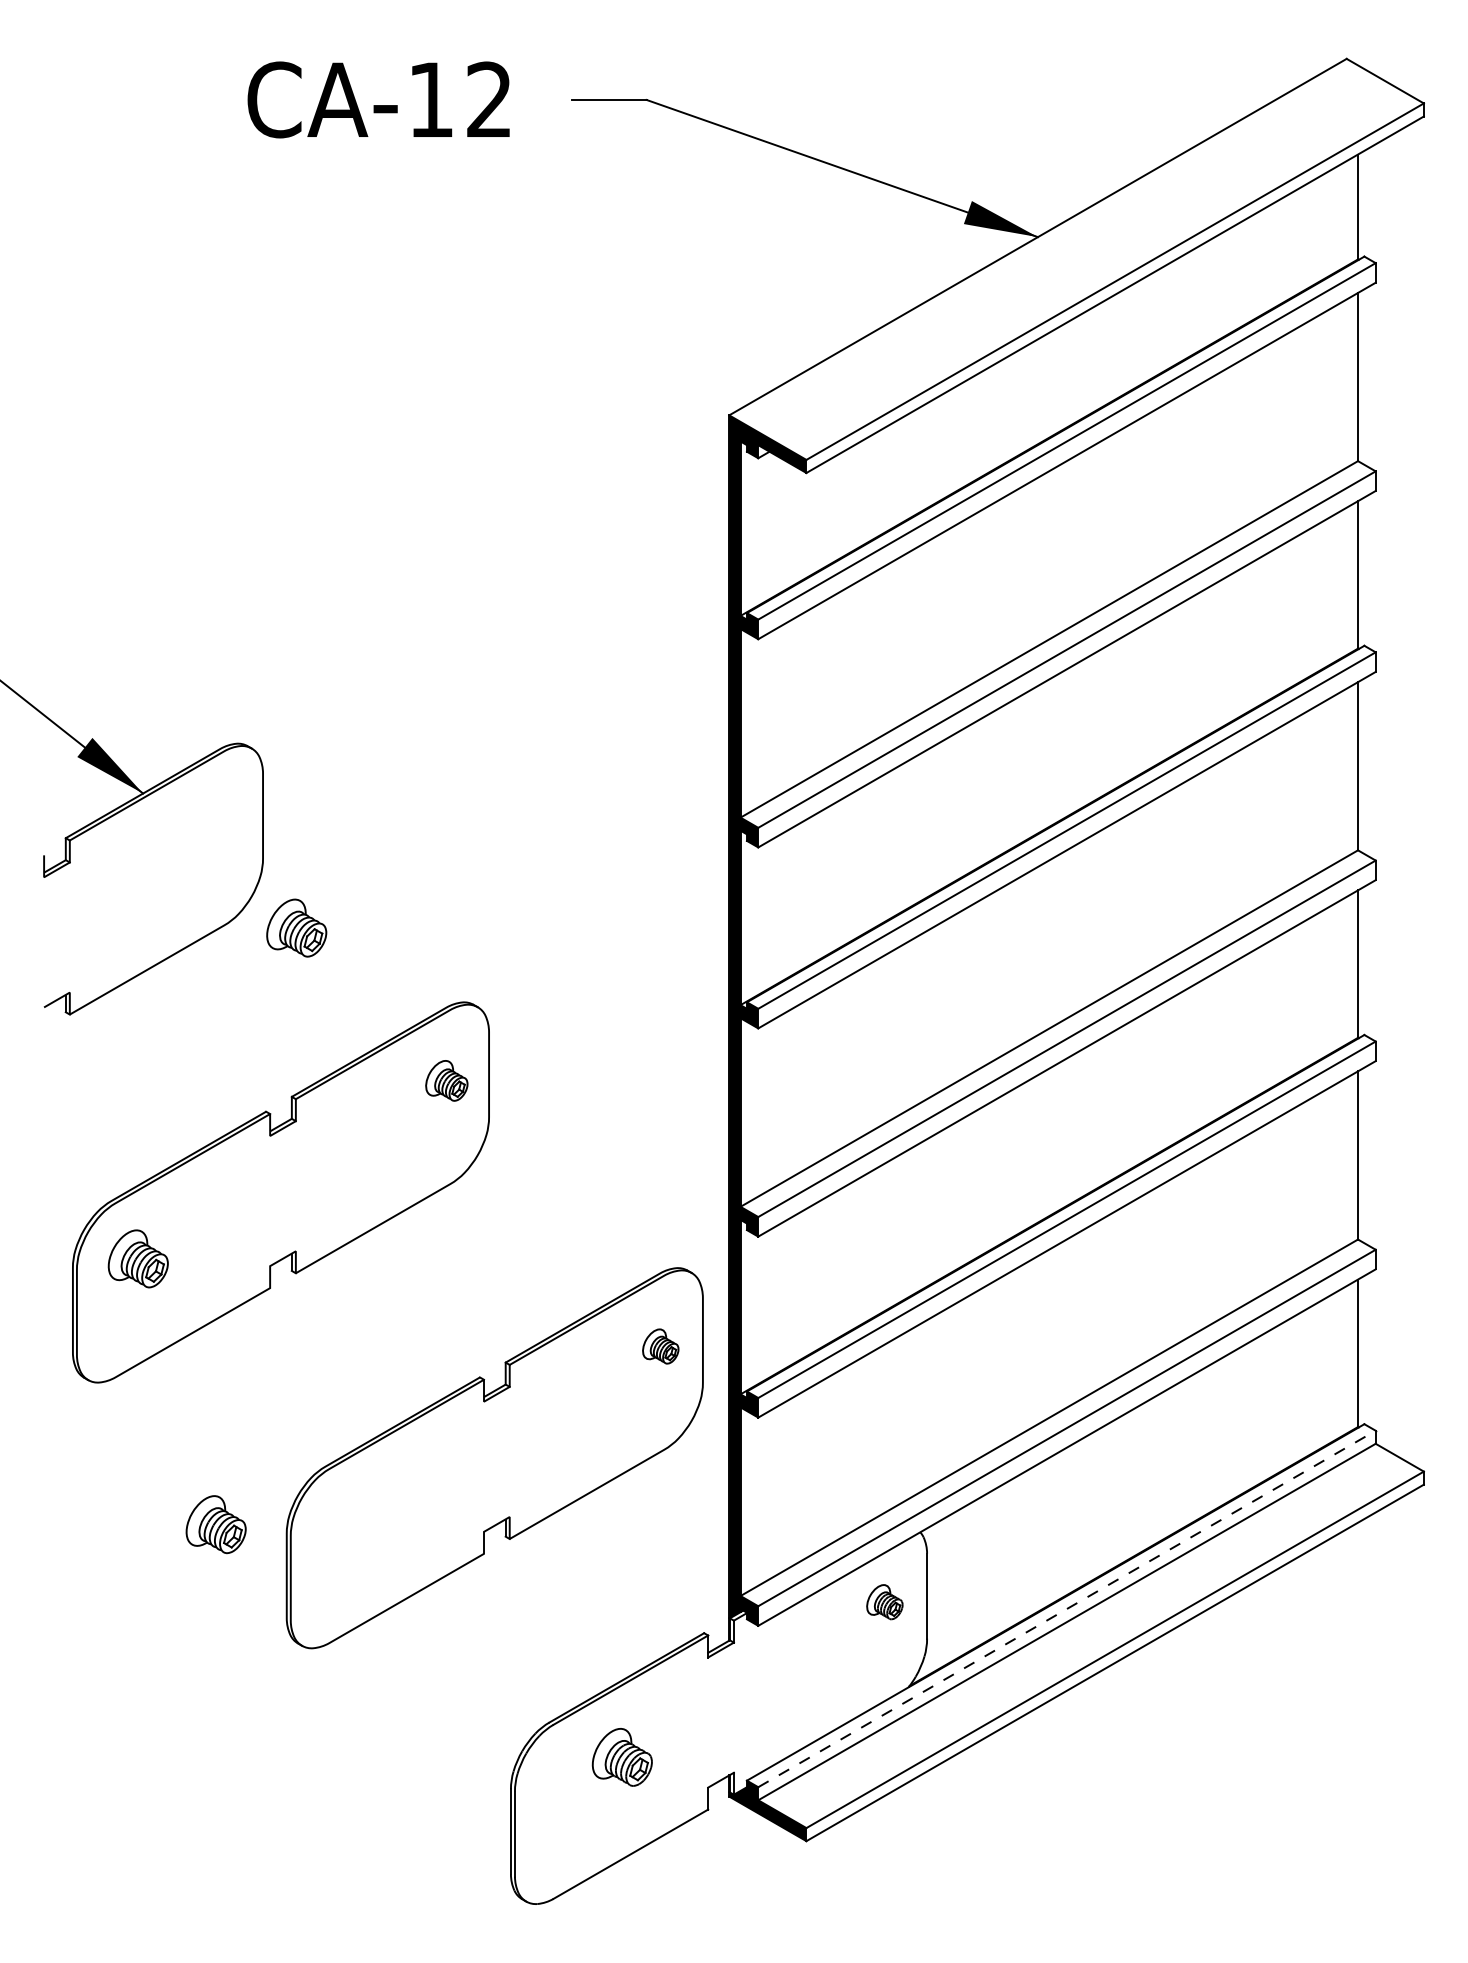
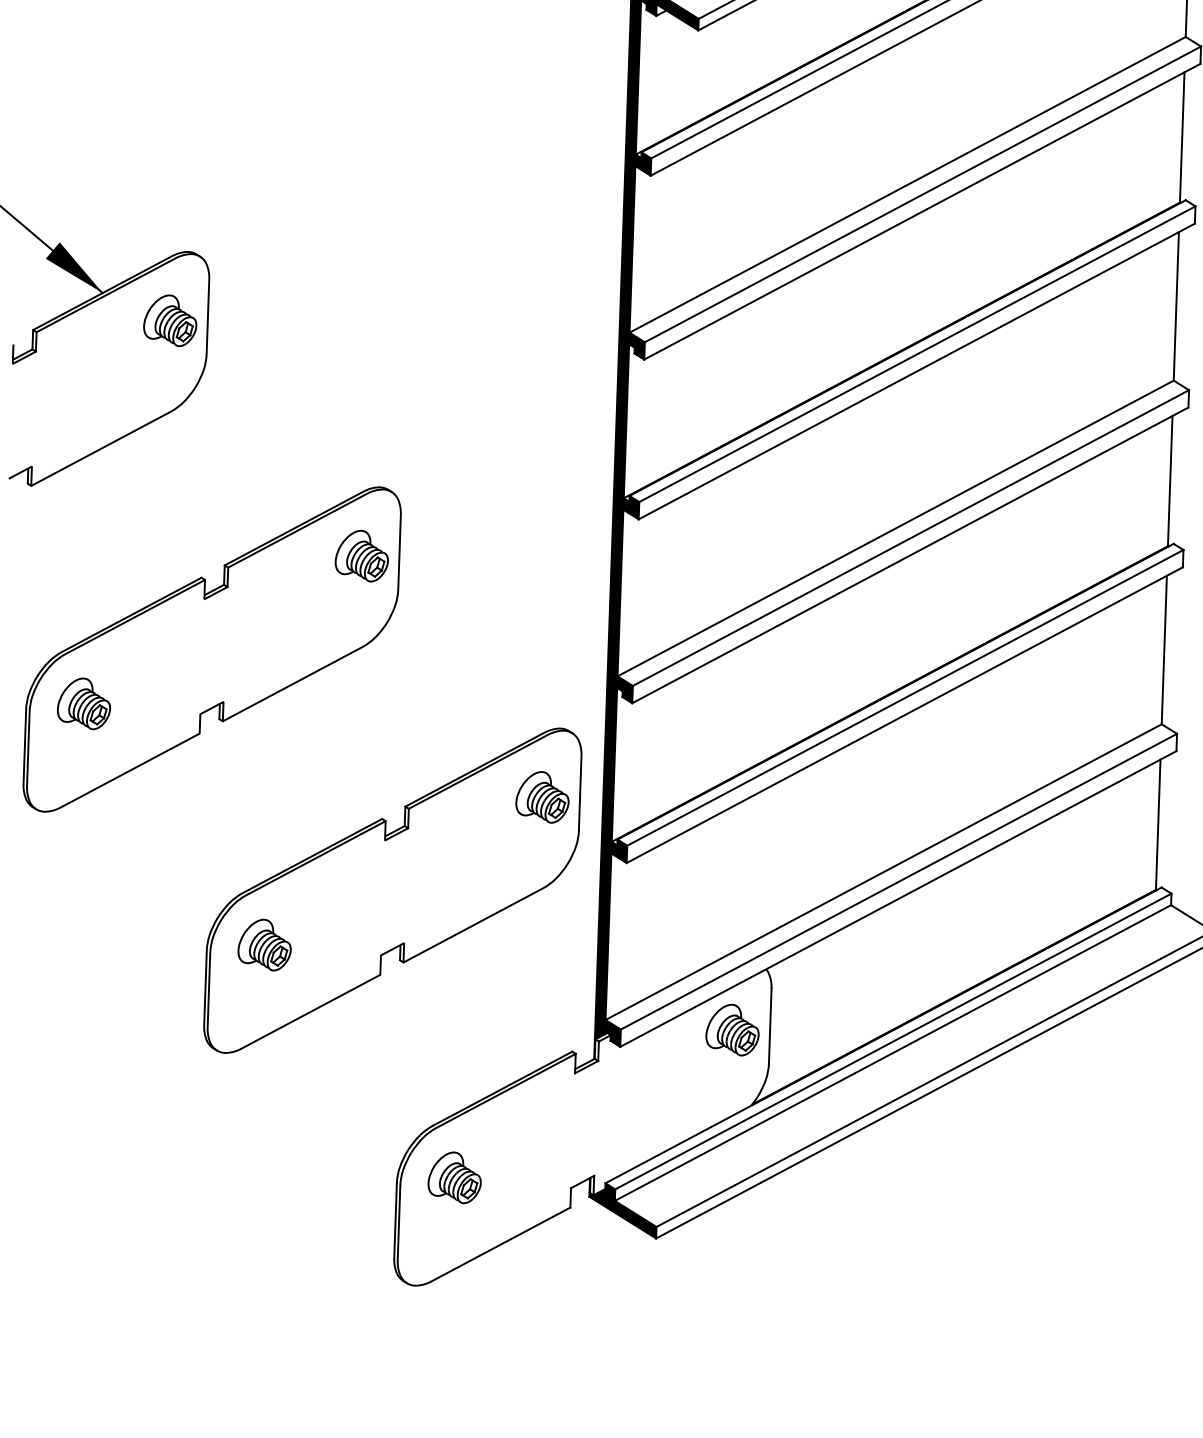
part: (296, 927) -> (170, 320), moved
part: (446, 1080) -> (361, 555), size x1.43
part: (660, 1346) -> (542, 797), size x1.67
part: (215, 1524) -> (264, 944), moved
part: (884, 1601) -> (732, 1029), size x1.67
line: (1067, 1608) -> (893, 1041), dashed -> solid
part: (621, 1757) -> (454, 1177), moved

